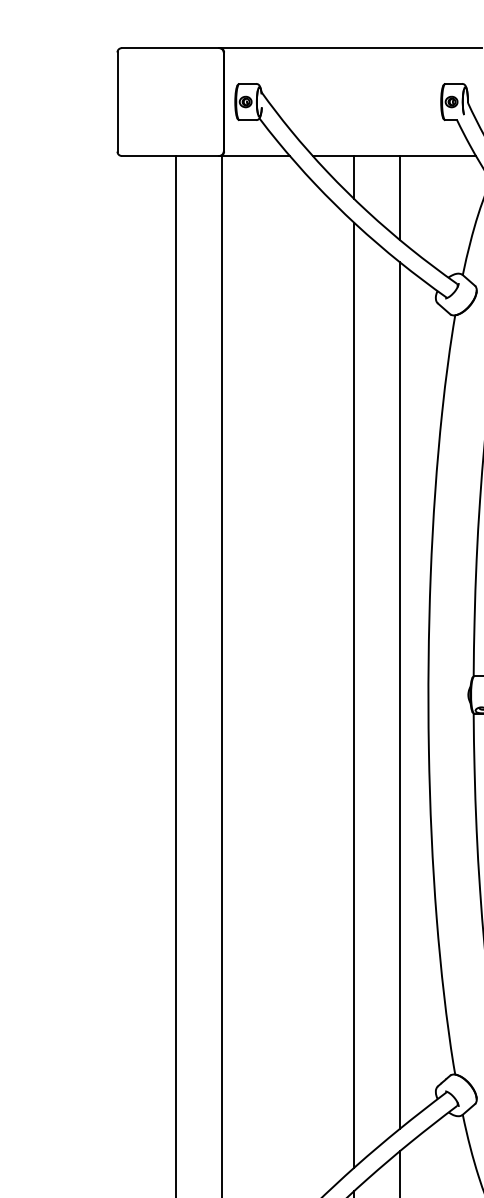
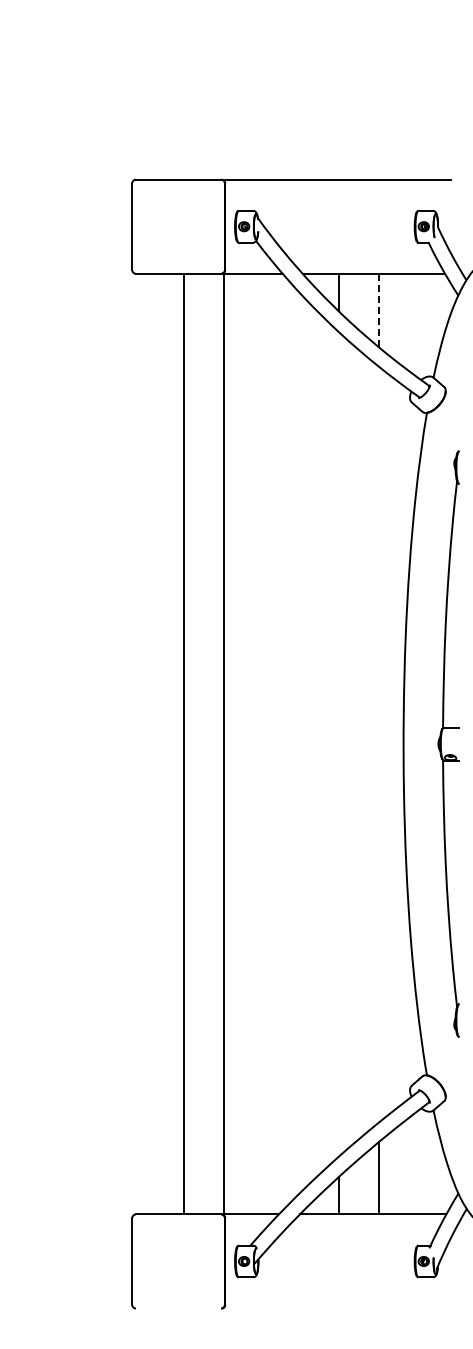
line: (399, 198) -> (378, 310), solid -> dashed
line: (353, 695) -> (338, 744), removed
line: (399, 695) -> (378, 744), removed

